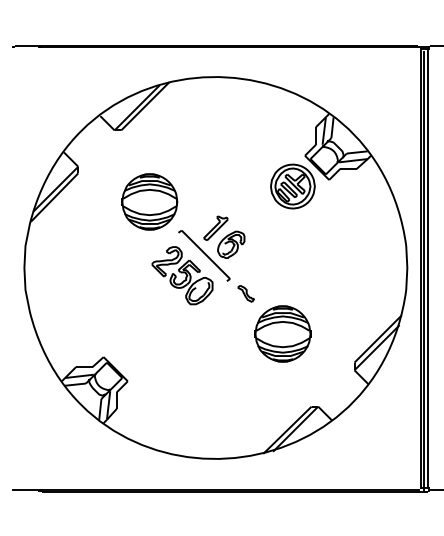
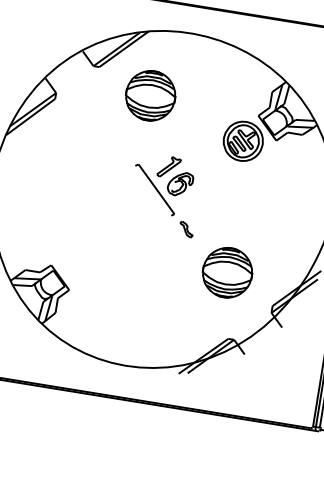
part: (149, 201) -> (150, 95), moved
part: (182, 275) -> (132, 204), removed
part: (282, 333) -> (227, 272), moved

